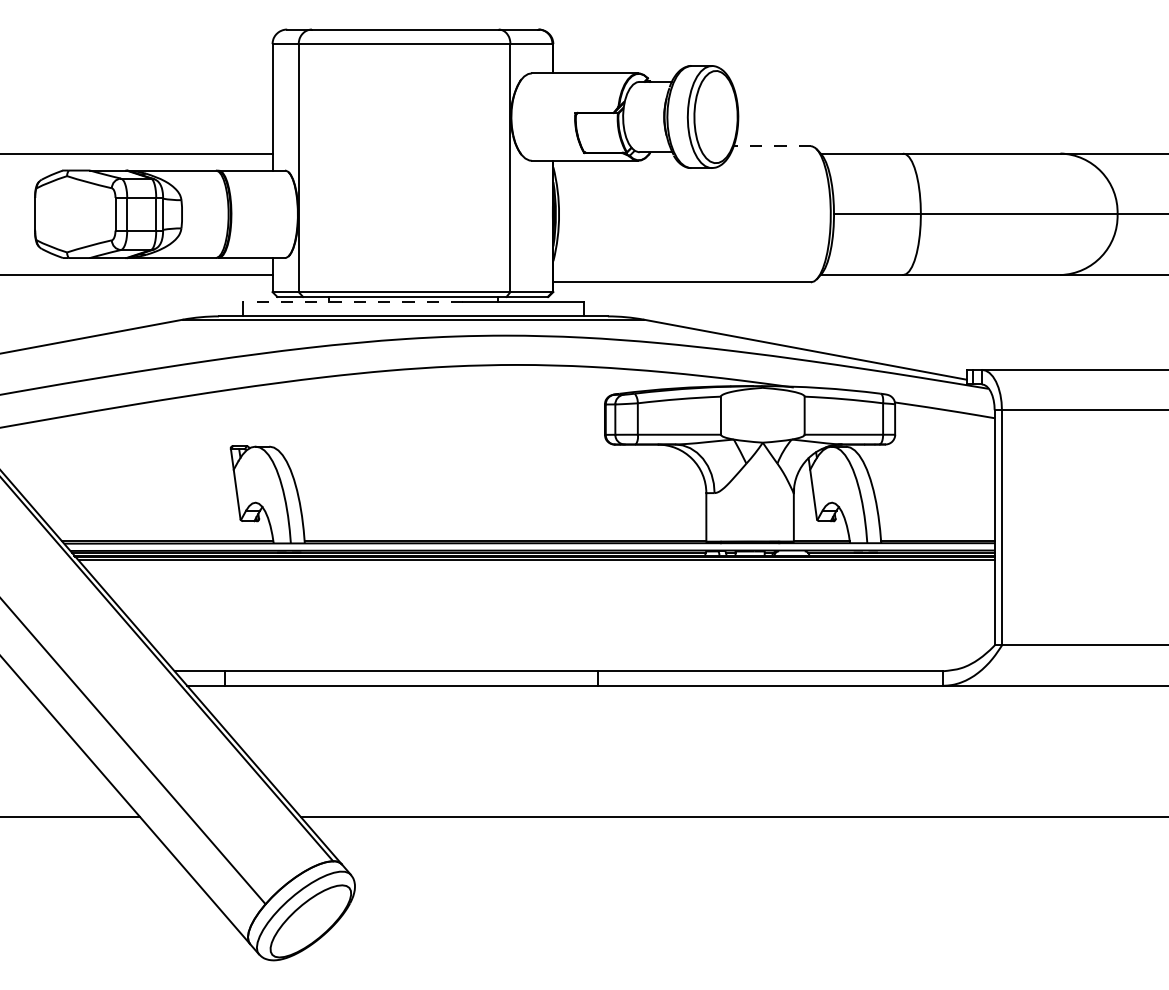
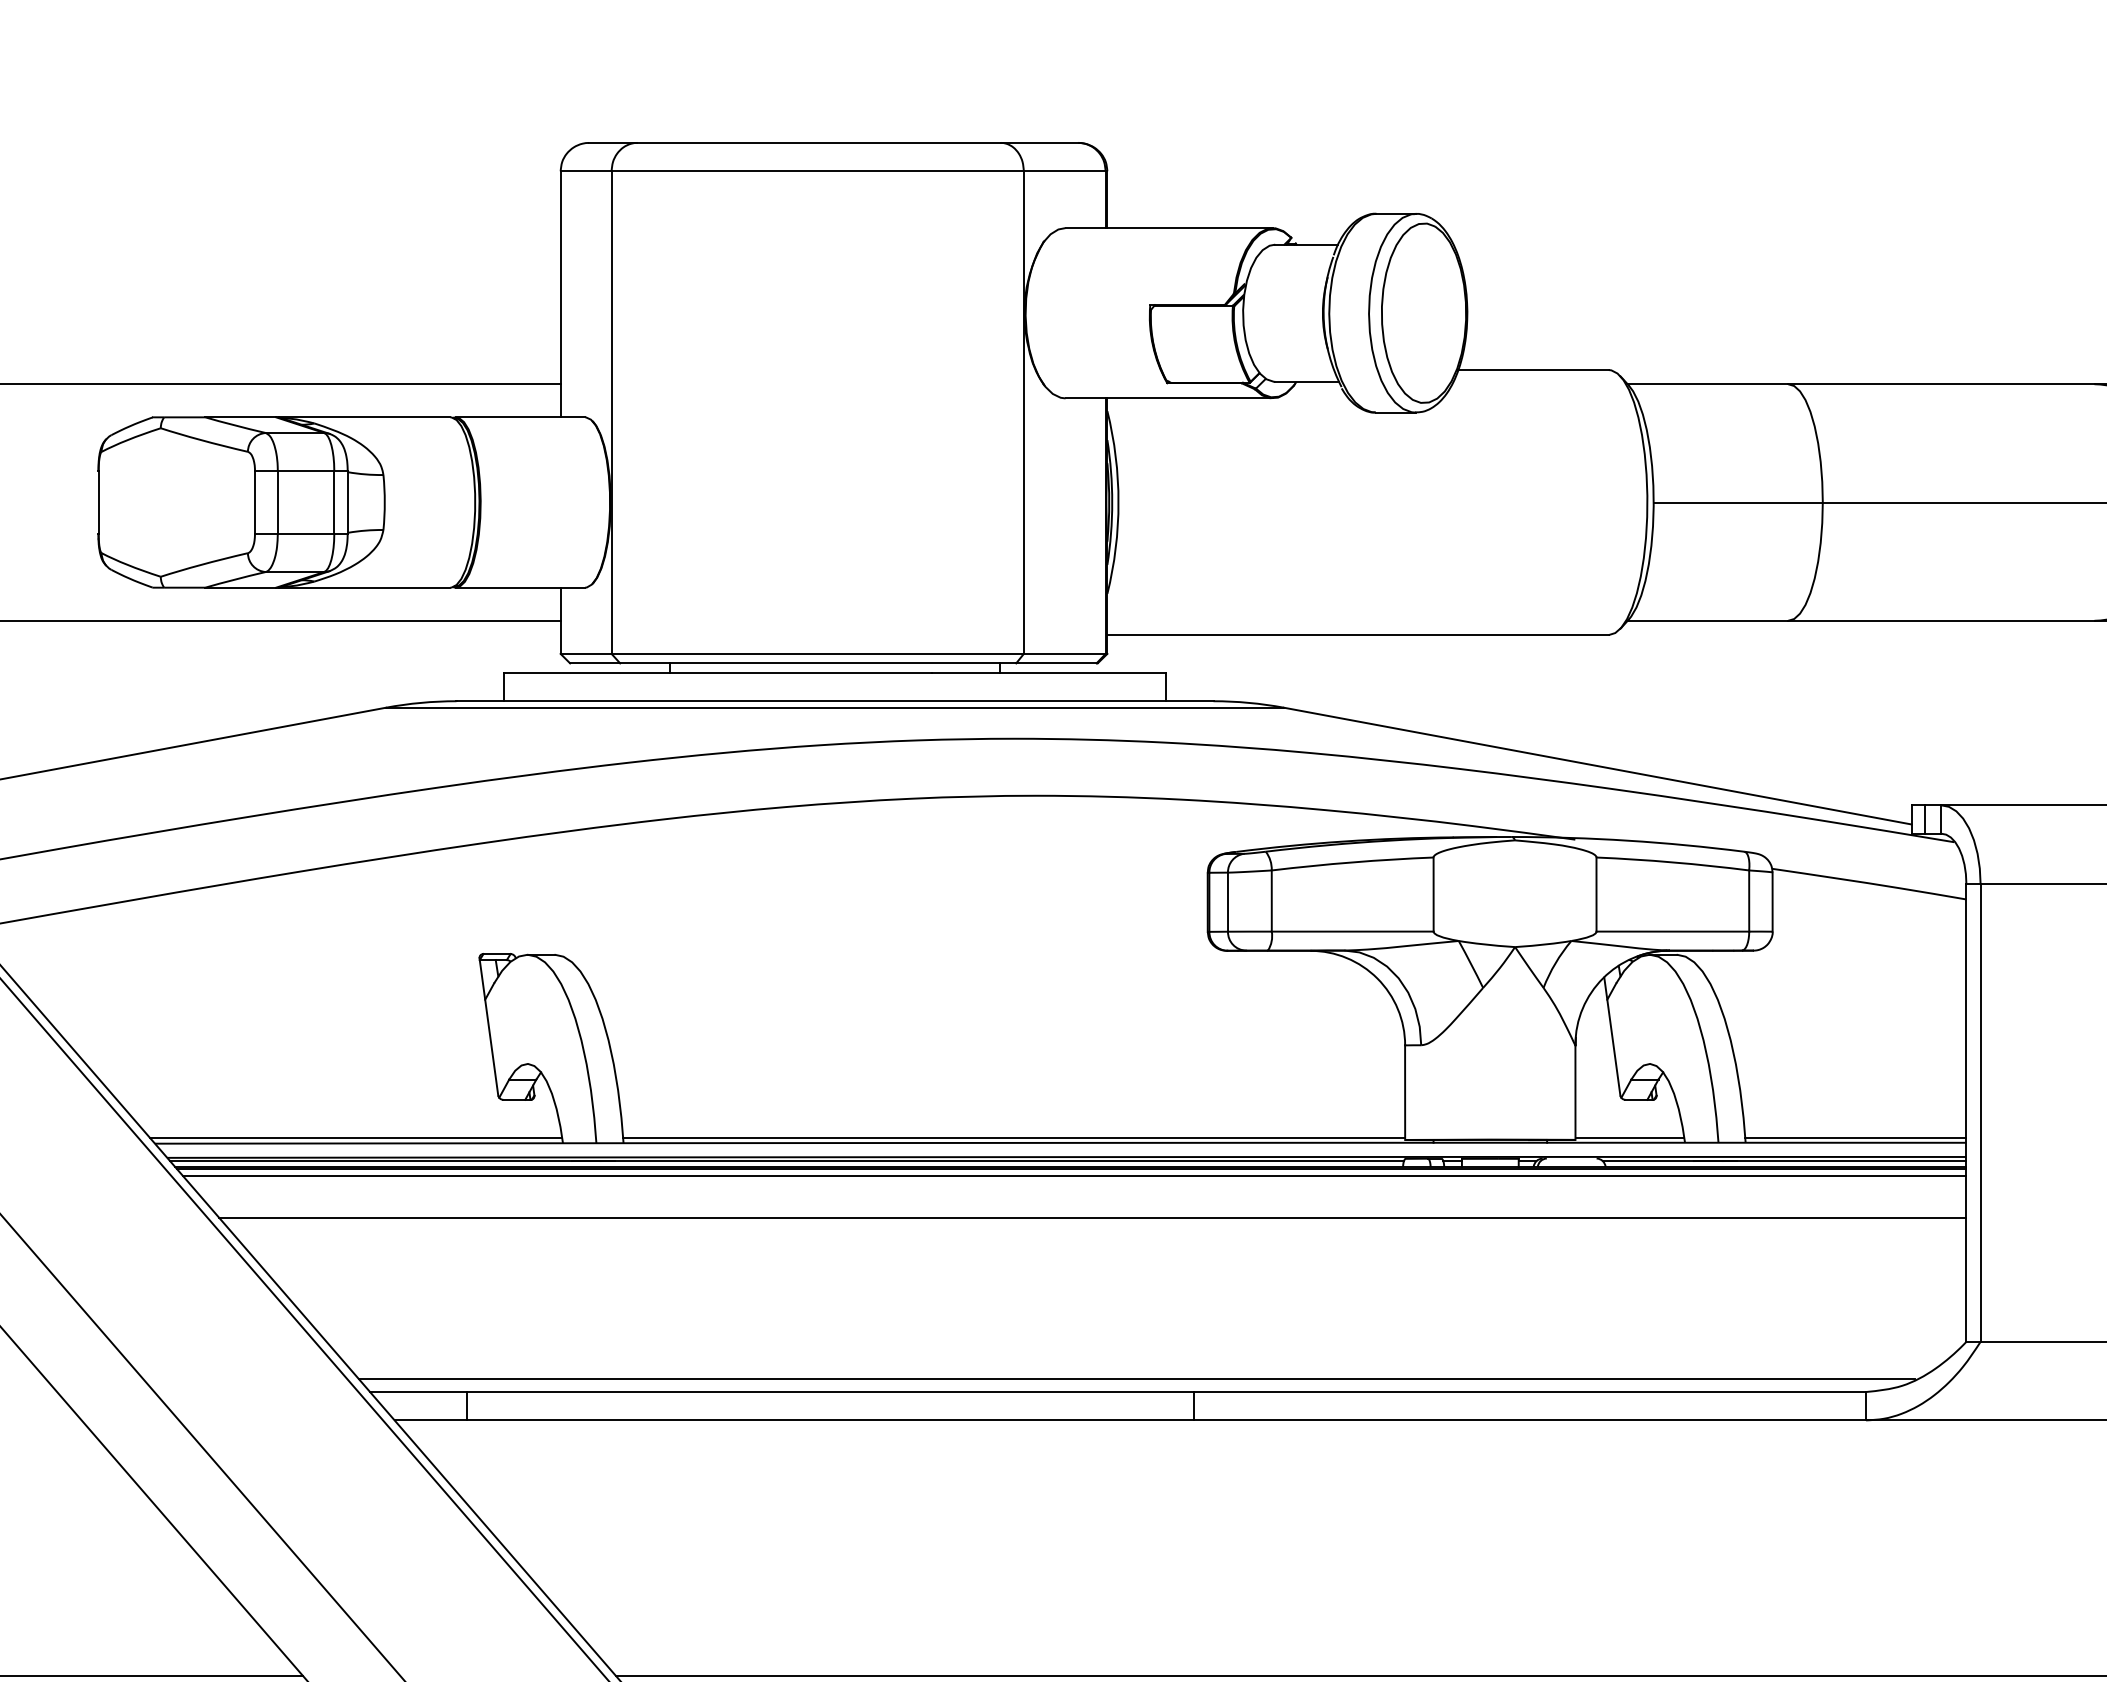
line: (772, 146) -> (1533, 370), dashed -> solid
line: (353, 301) -> (718, 672), dashed -> solid
line: (545, 581) -> (1092, 1217), added
line: (568, 664) -> (1136, 1378), added

